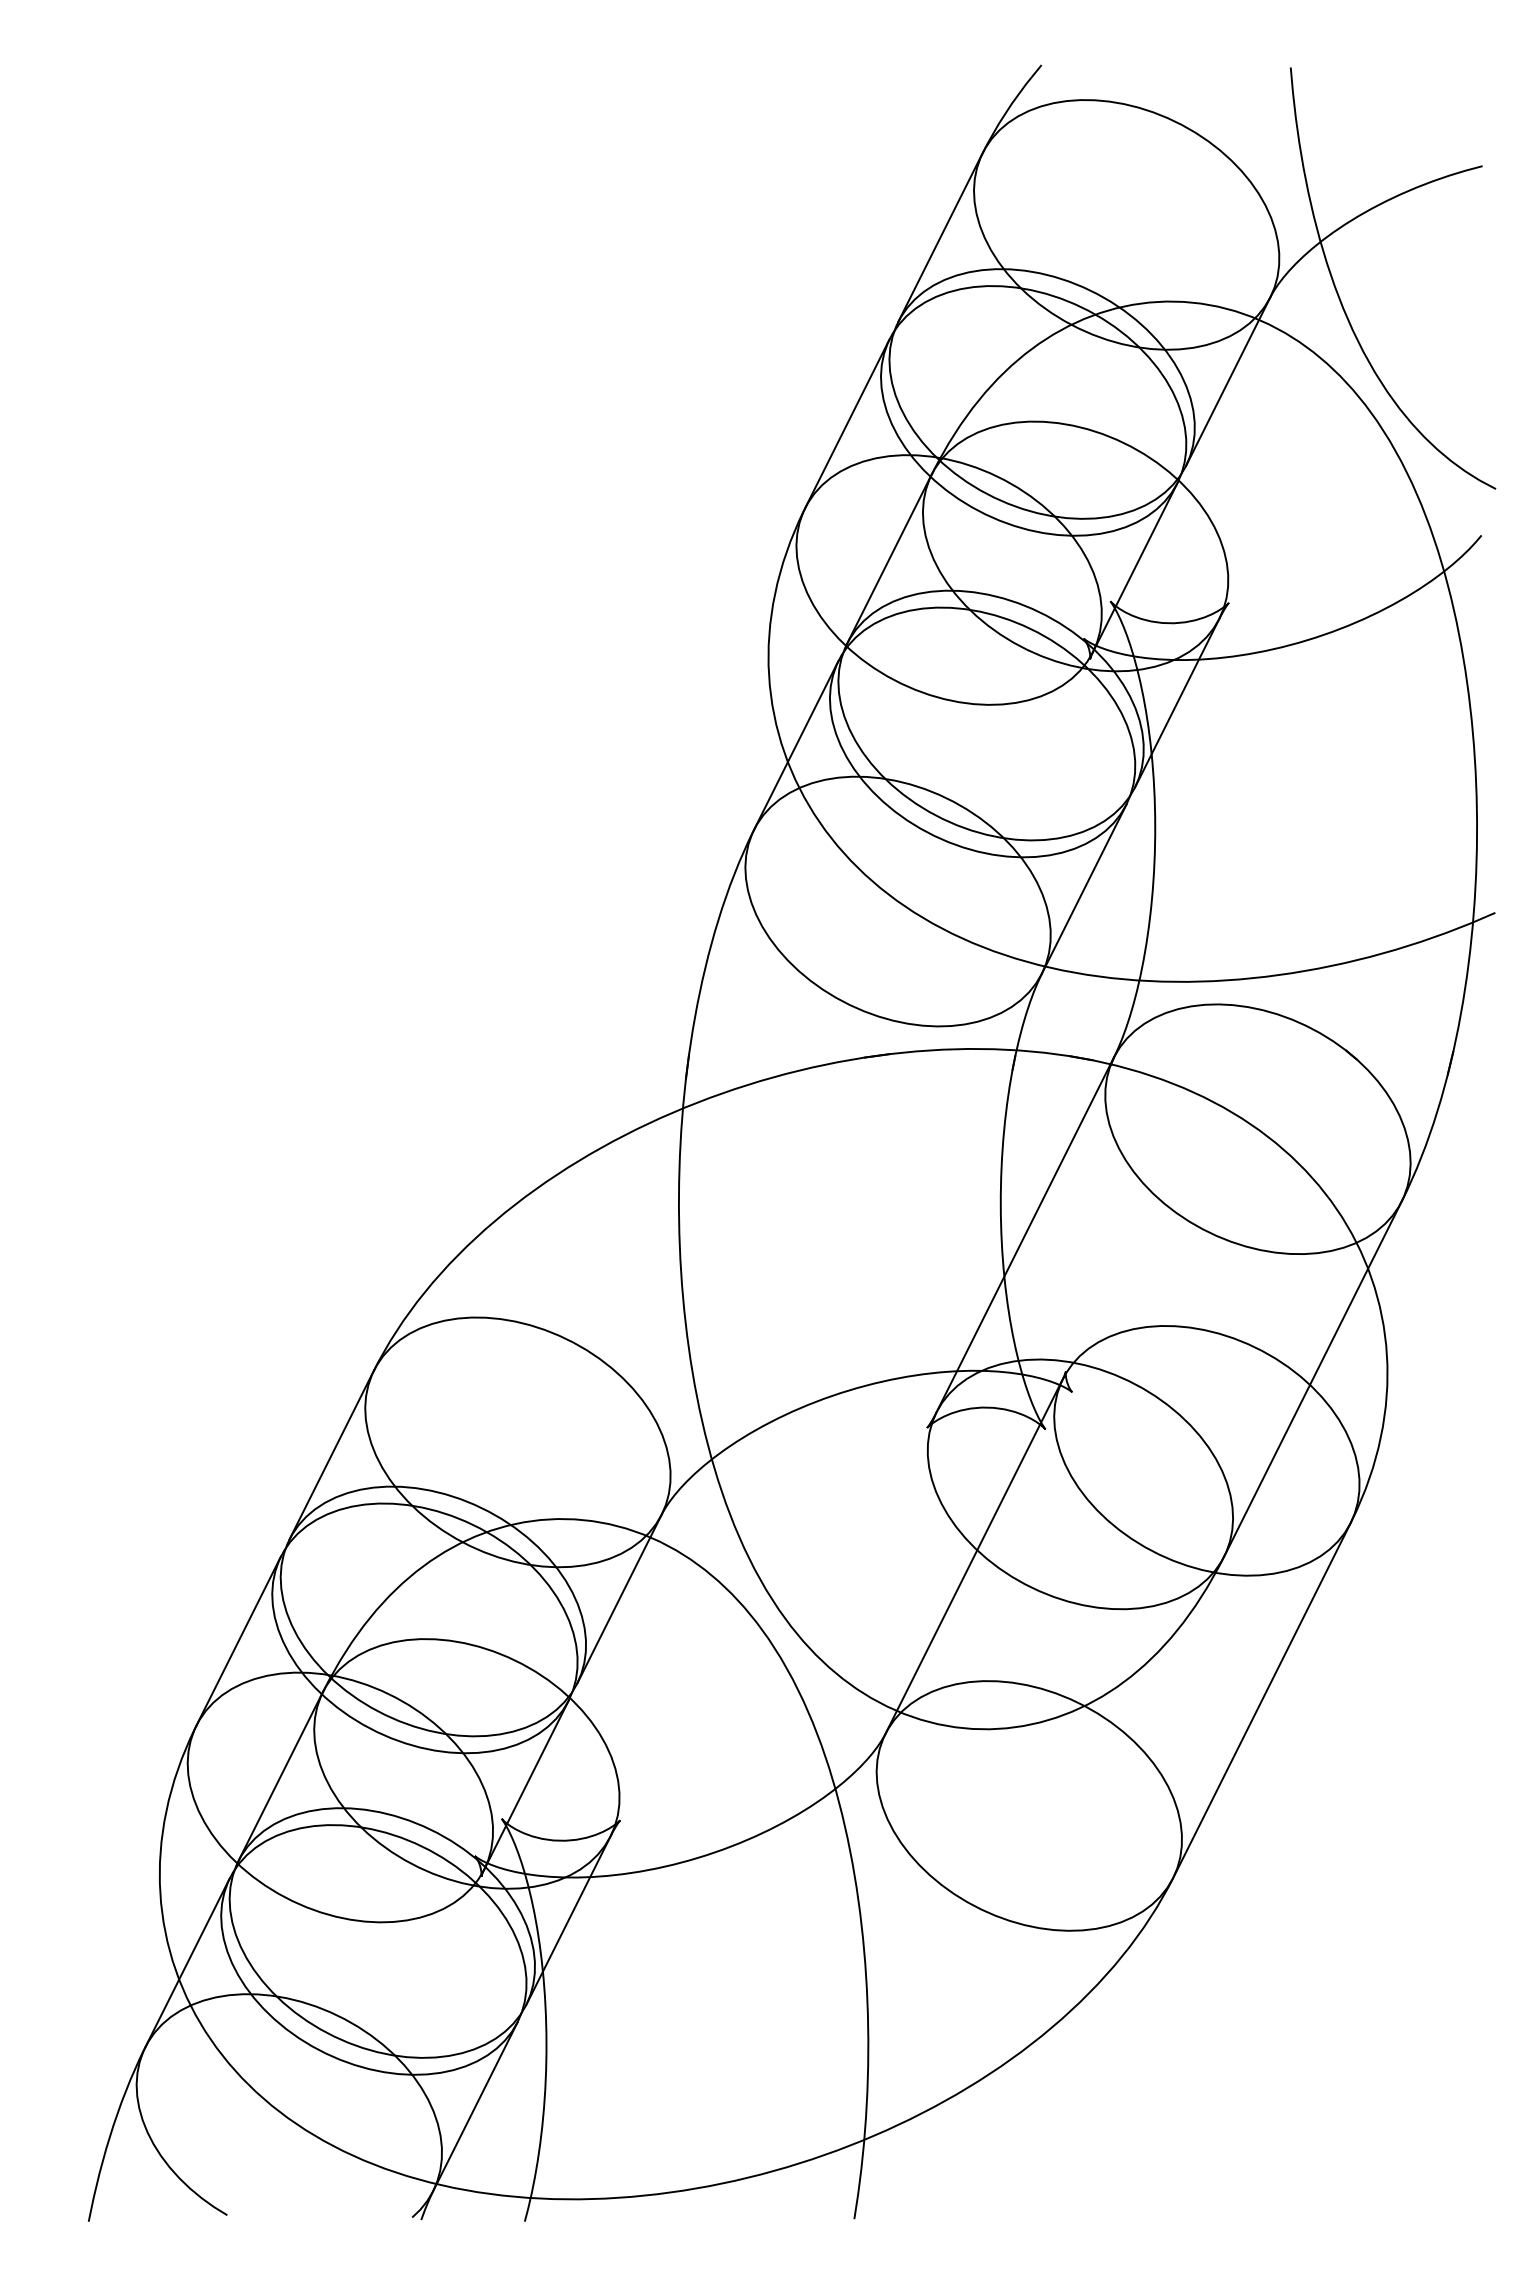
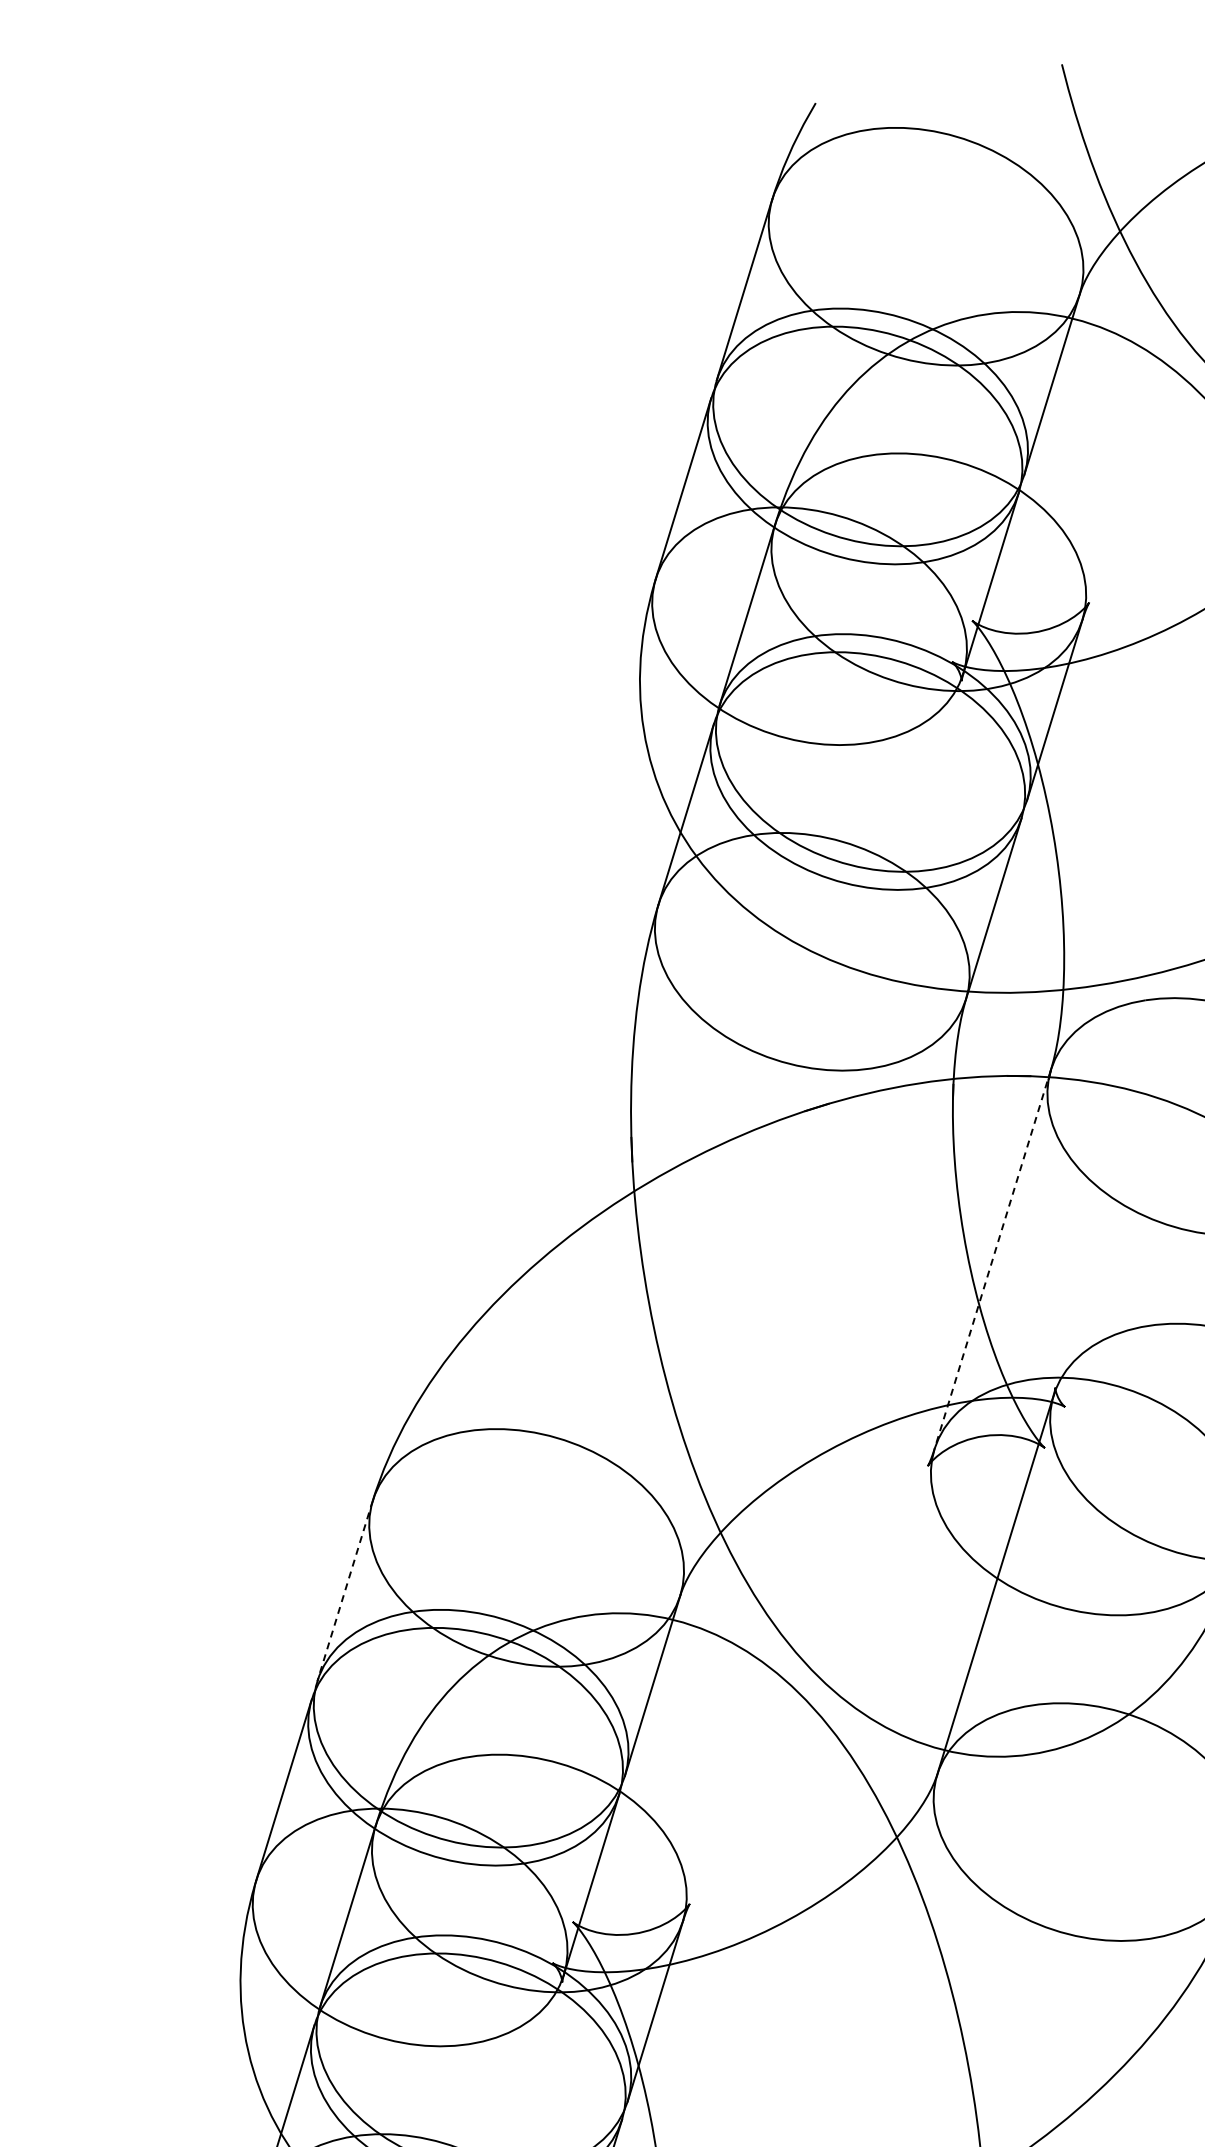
line: (1025, 1234) -> (992, 1259), solid -> dashed
line: (331, 1454) -> (344, 1590), solid -> dashed

